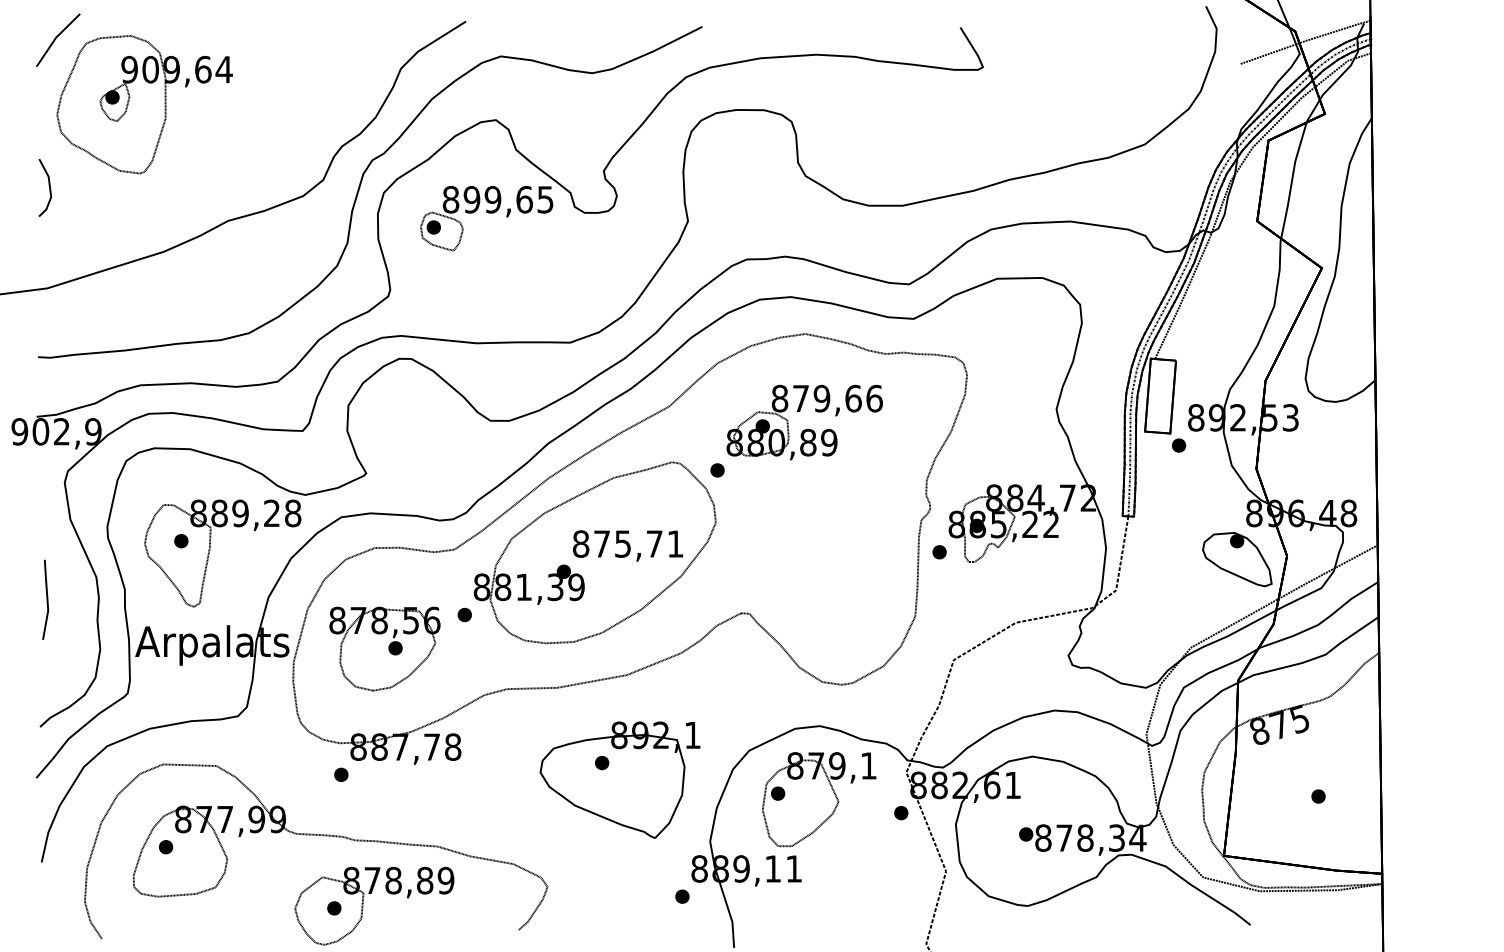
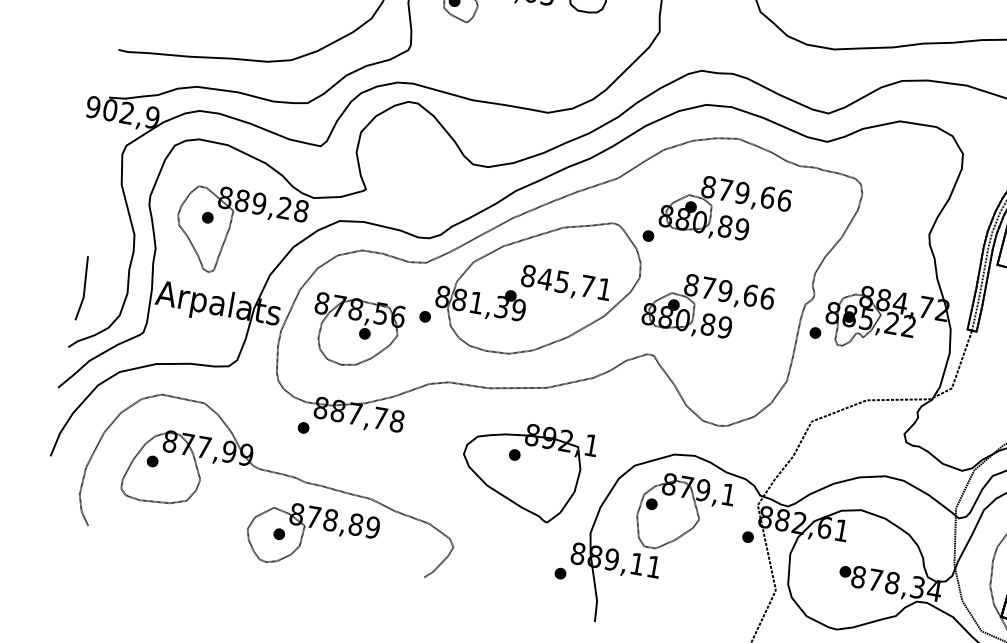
text: (601, 543) -> (545, 278), 875,71 -> 845,71
part: (804, 551) -> (706, 313), added
line: (46, 599) -> (83, 288), moved

